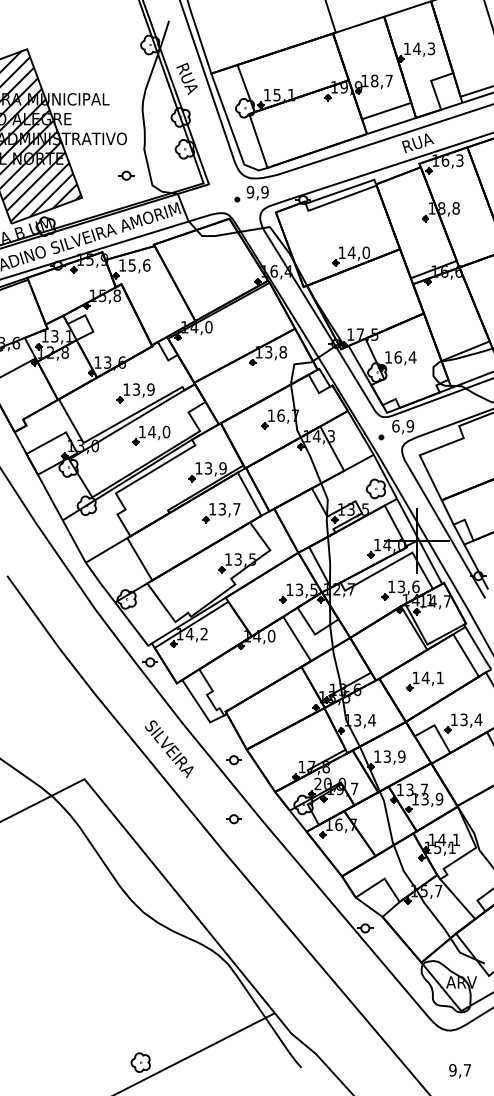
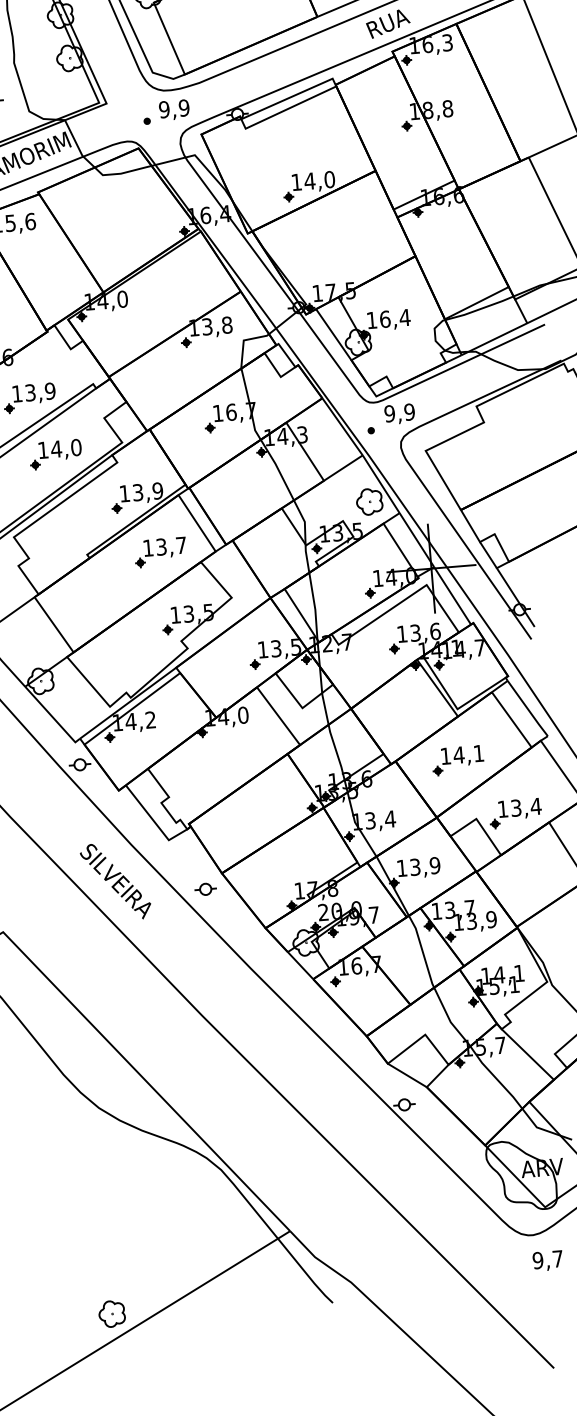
text: (395, 425) -> (389, 412), 6,9 -> 9,9
part: (233, 819) -> (211, 970), removed
text: (459, 1071) -> (547, 1261), moved

